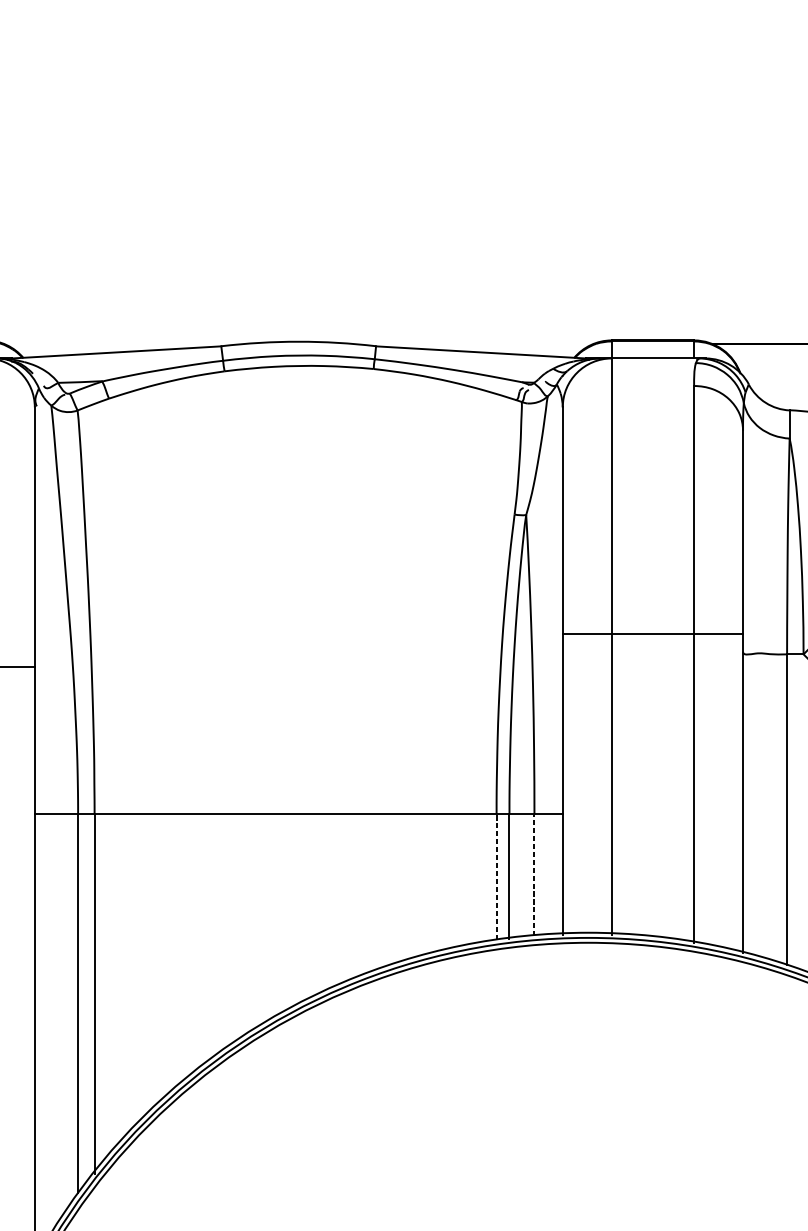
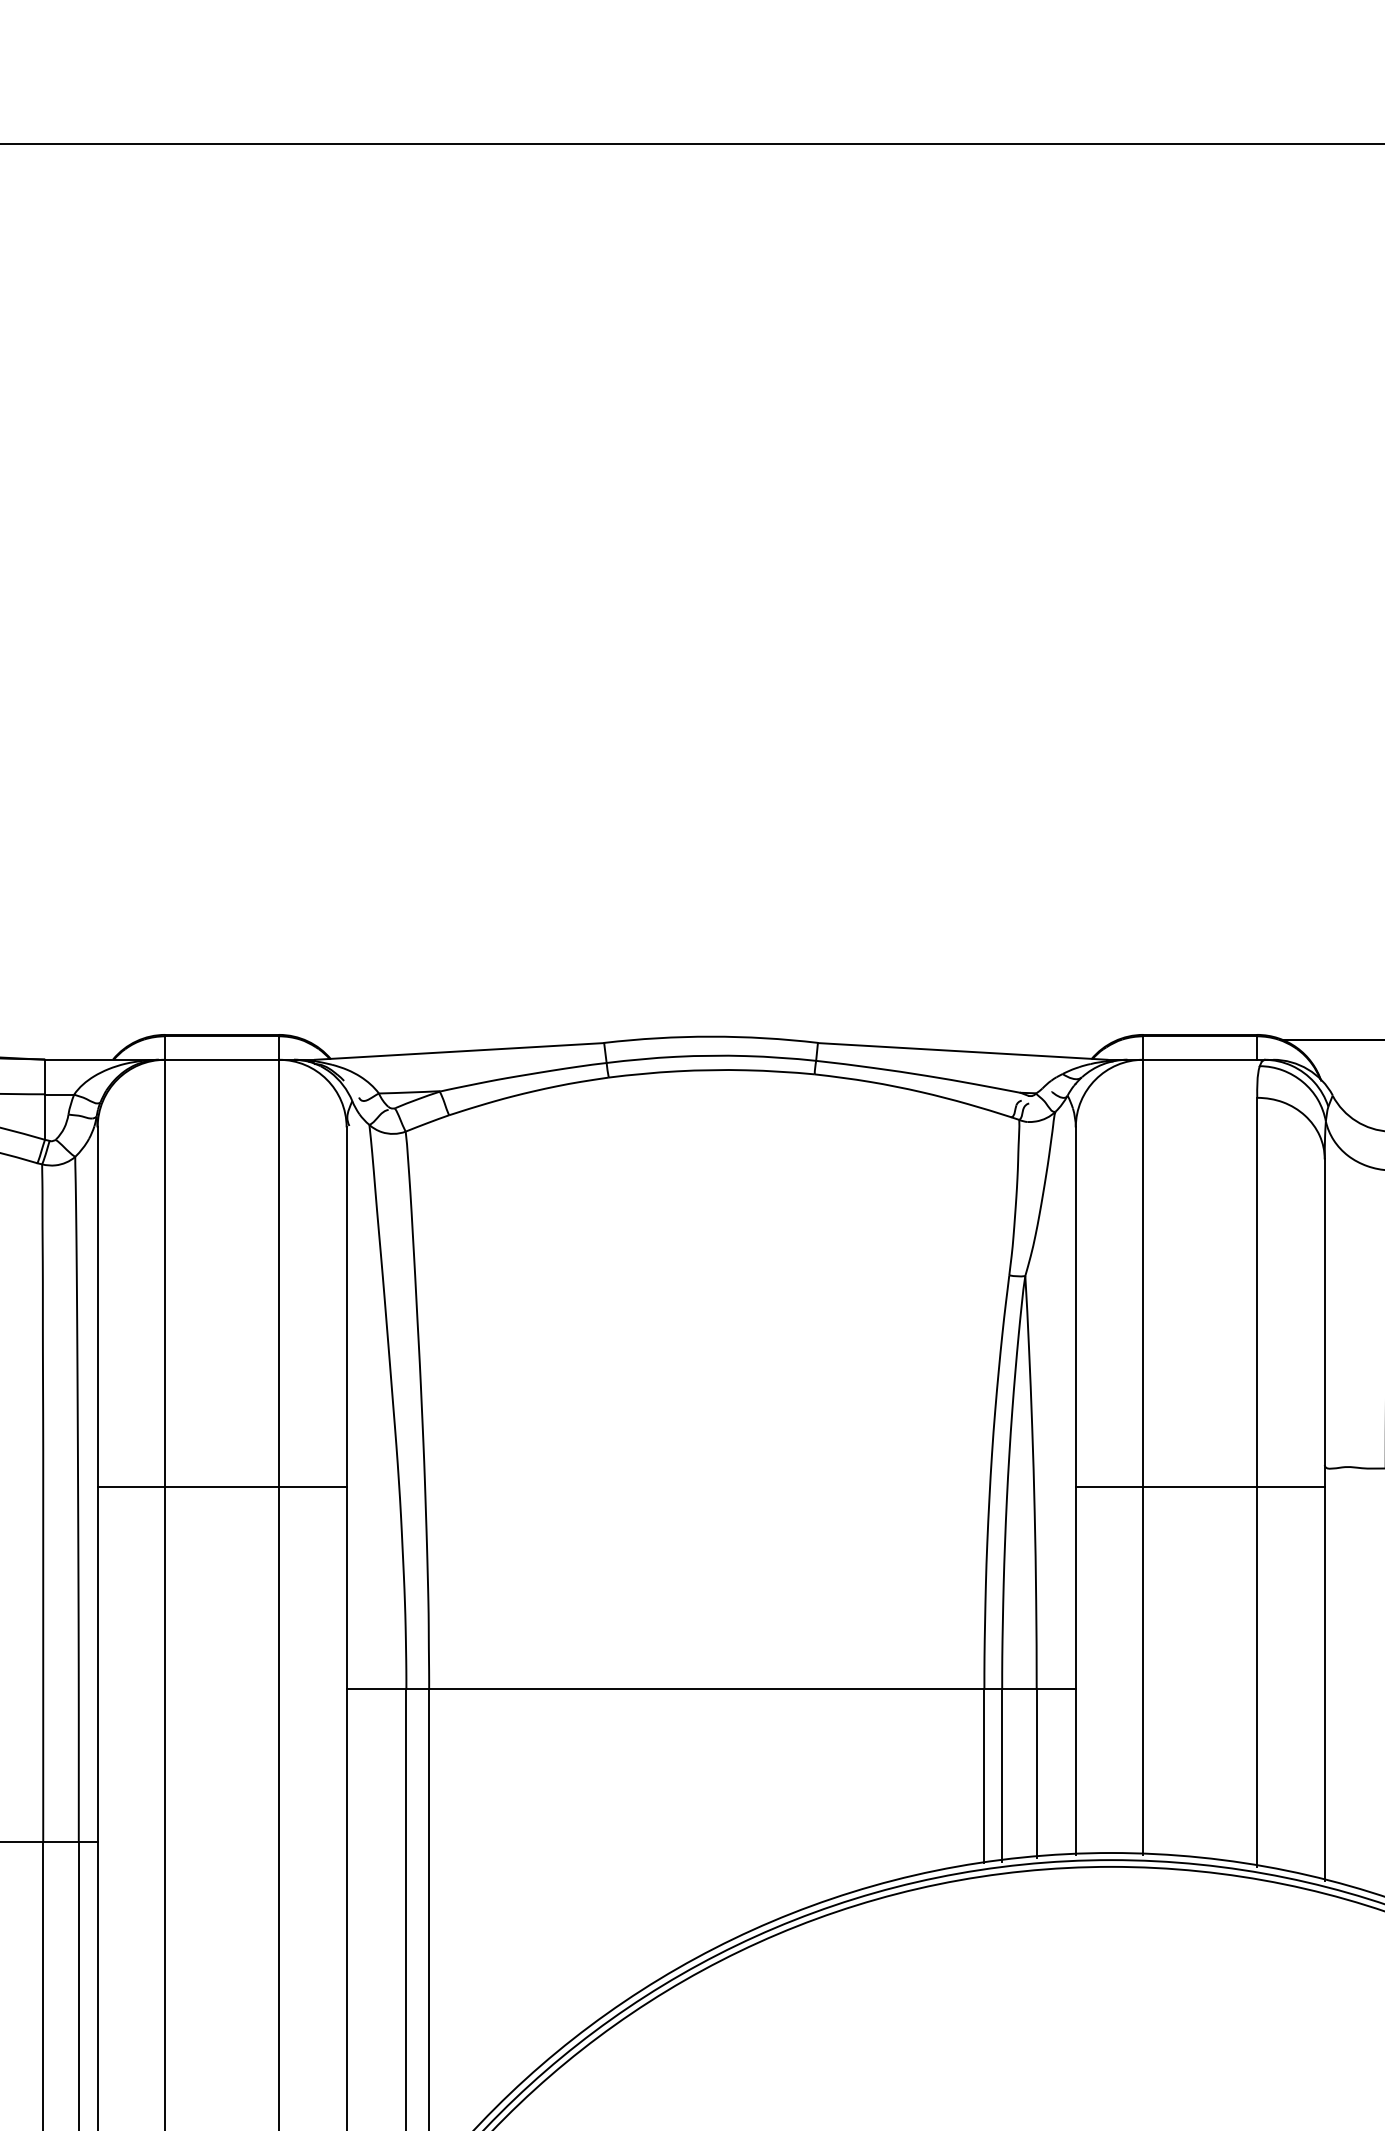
line: (652, 634) -> (1199, 1486), moved
line: (534, 875) -> (1036, 1773), dashed -> solid
line: (496, 877) -> (984, 1776), dashed -> solid

